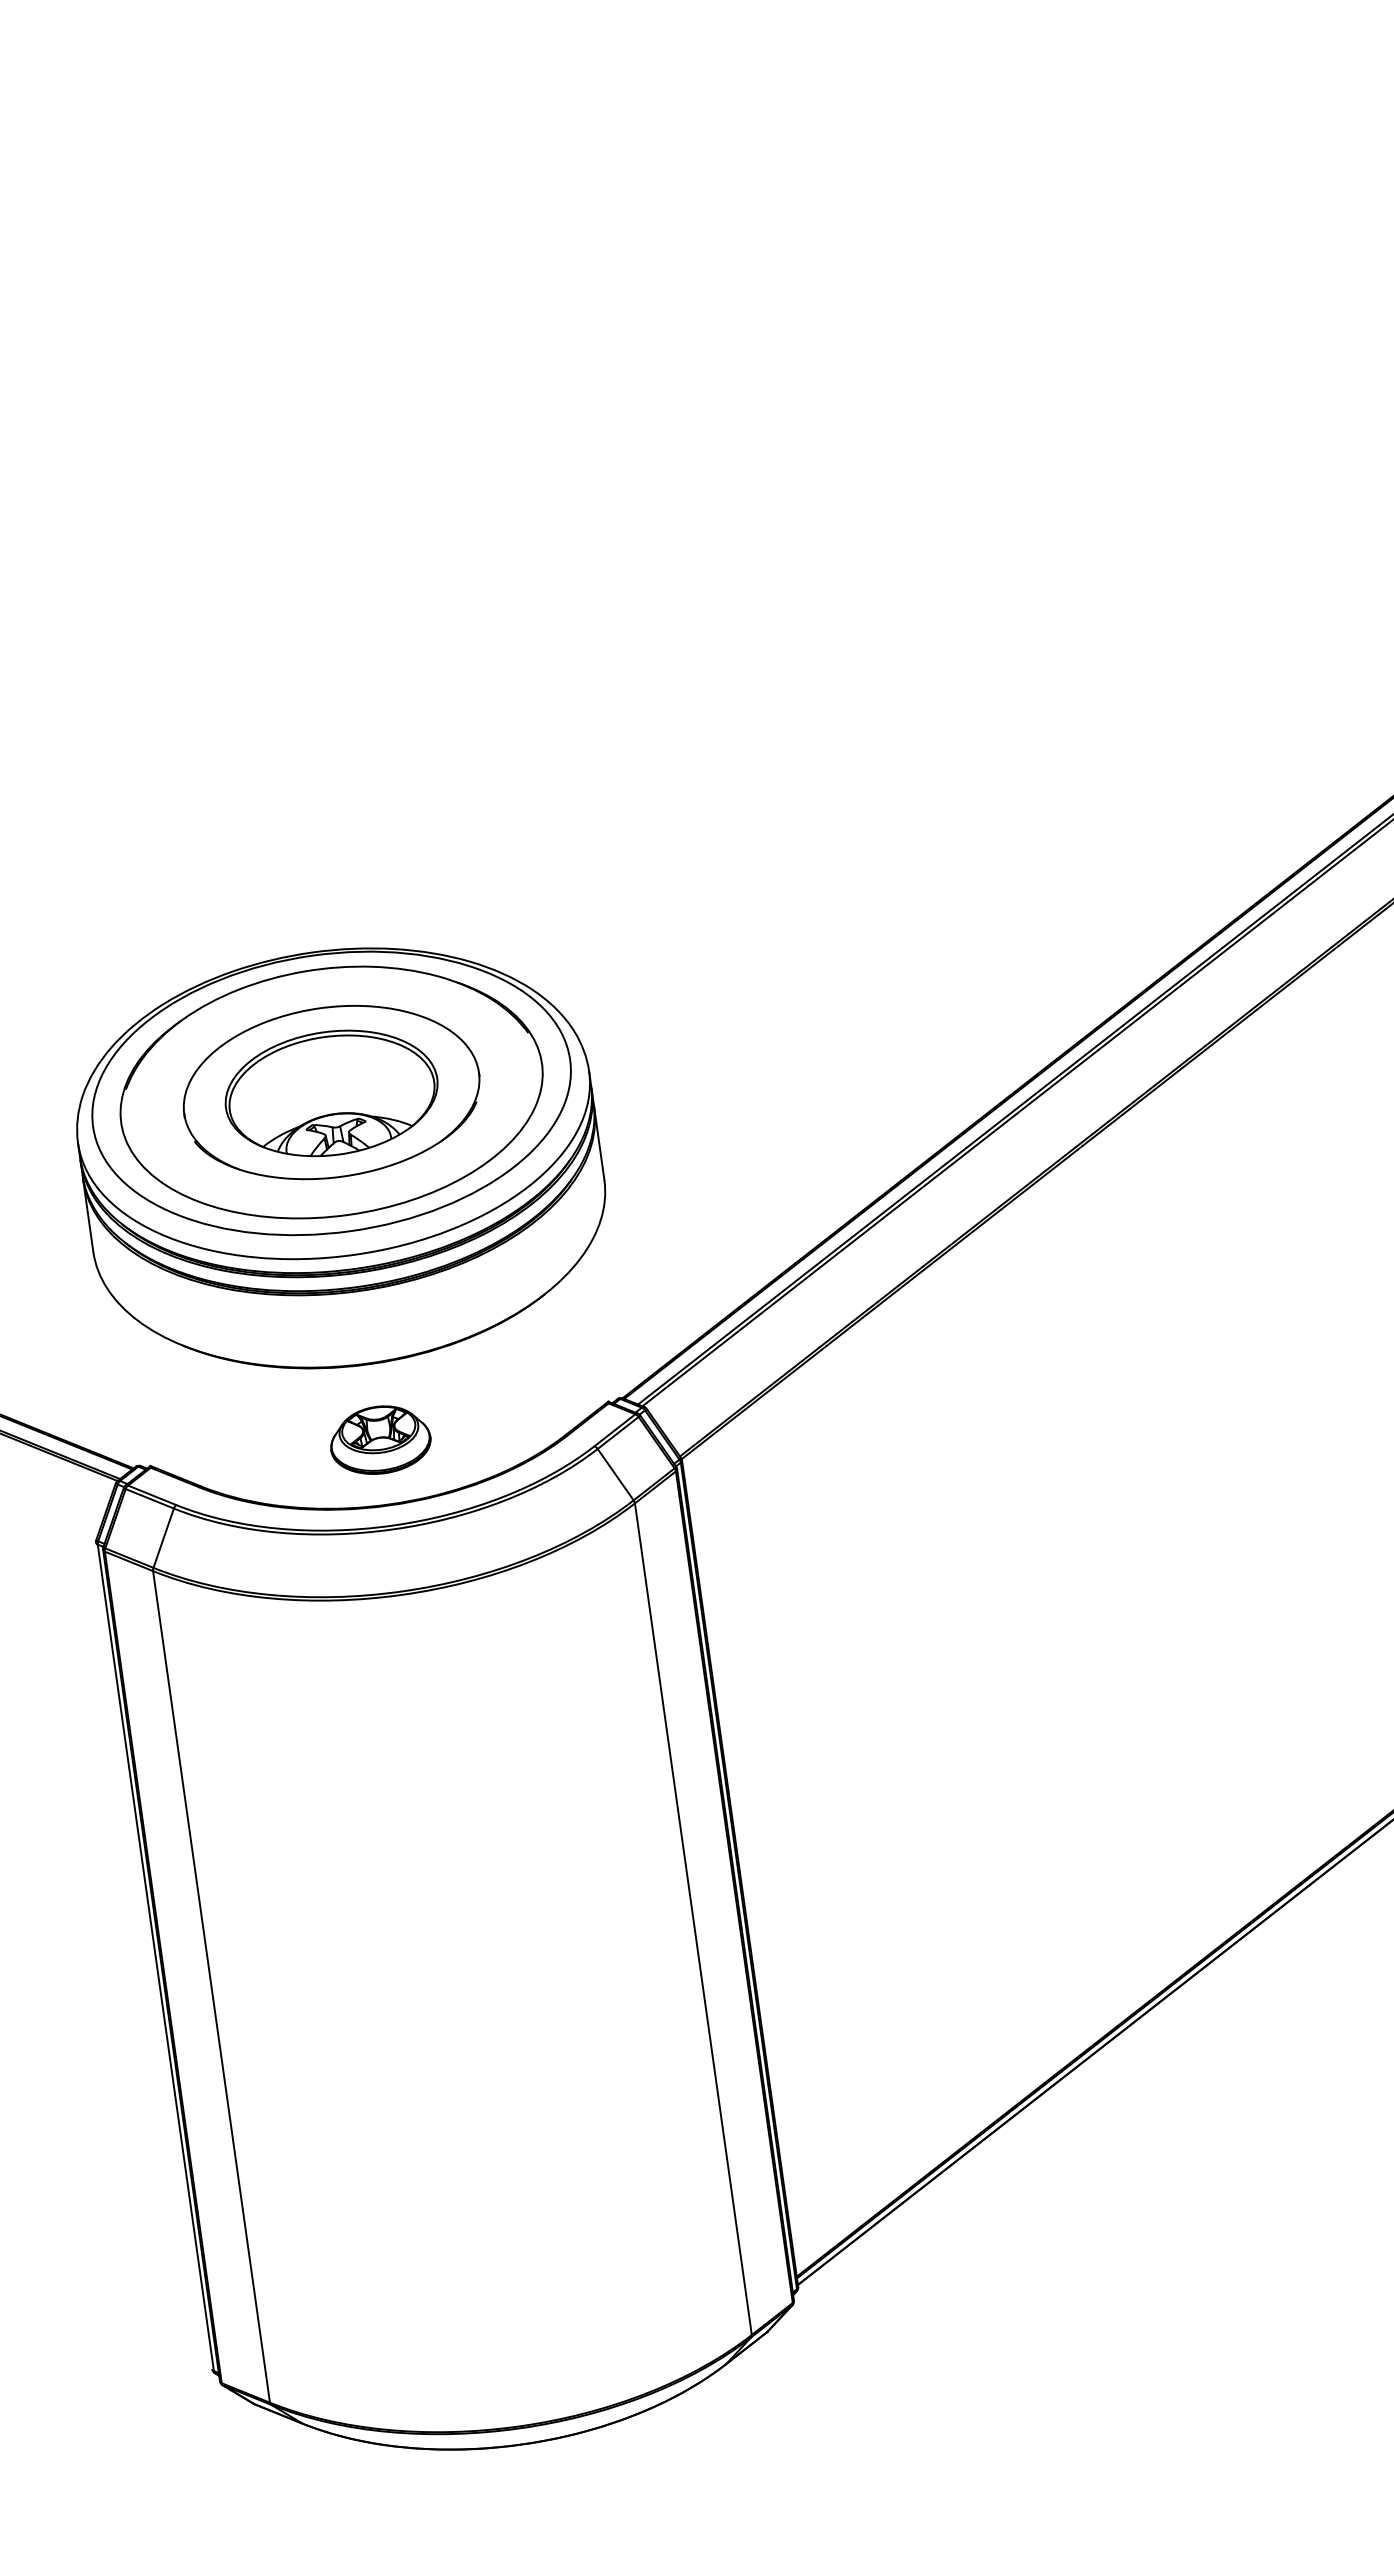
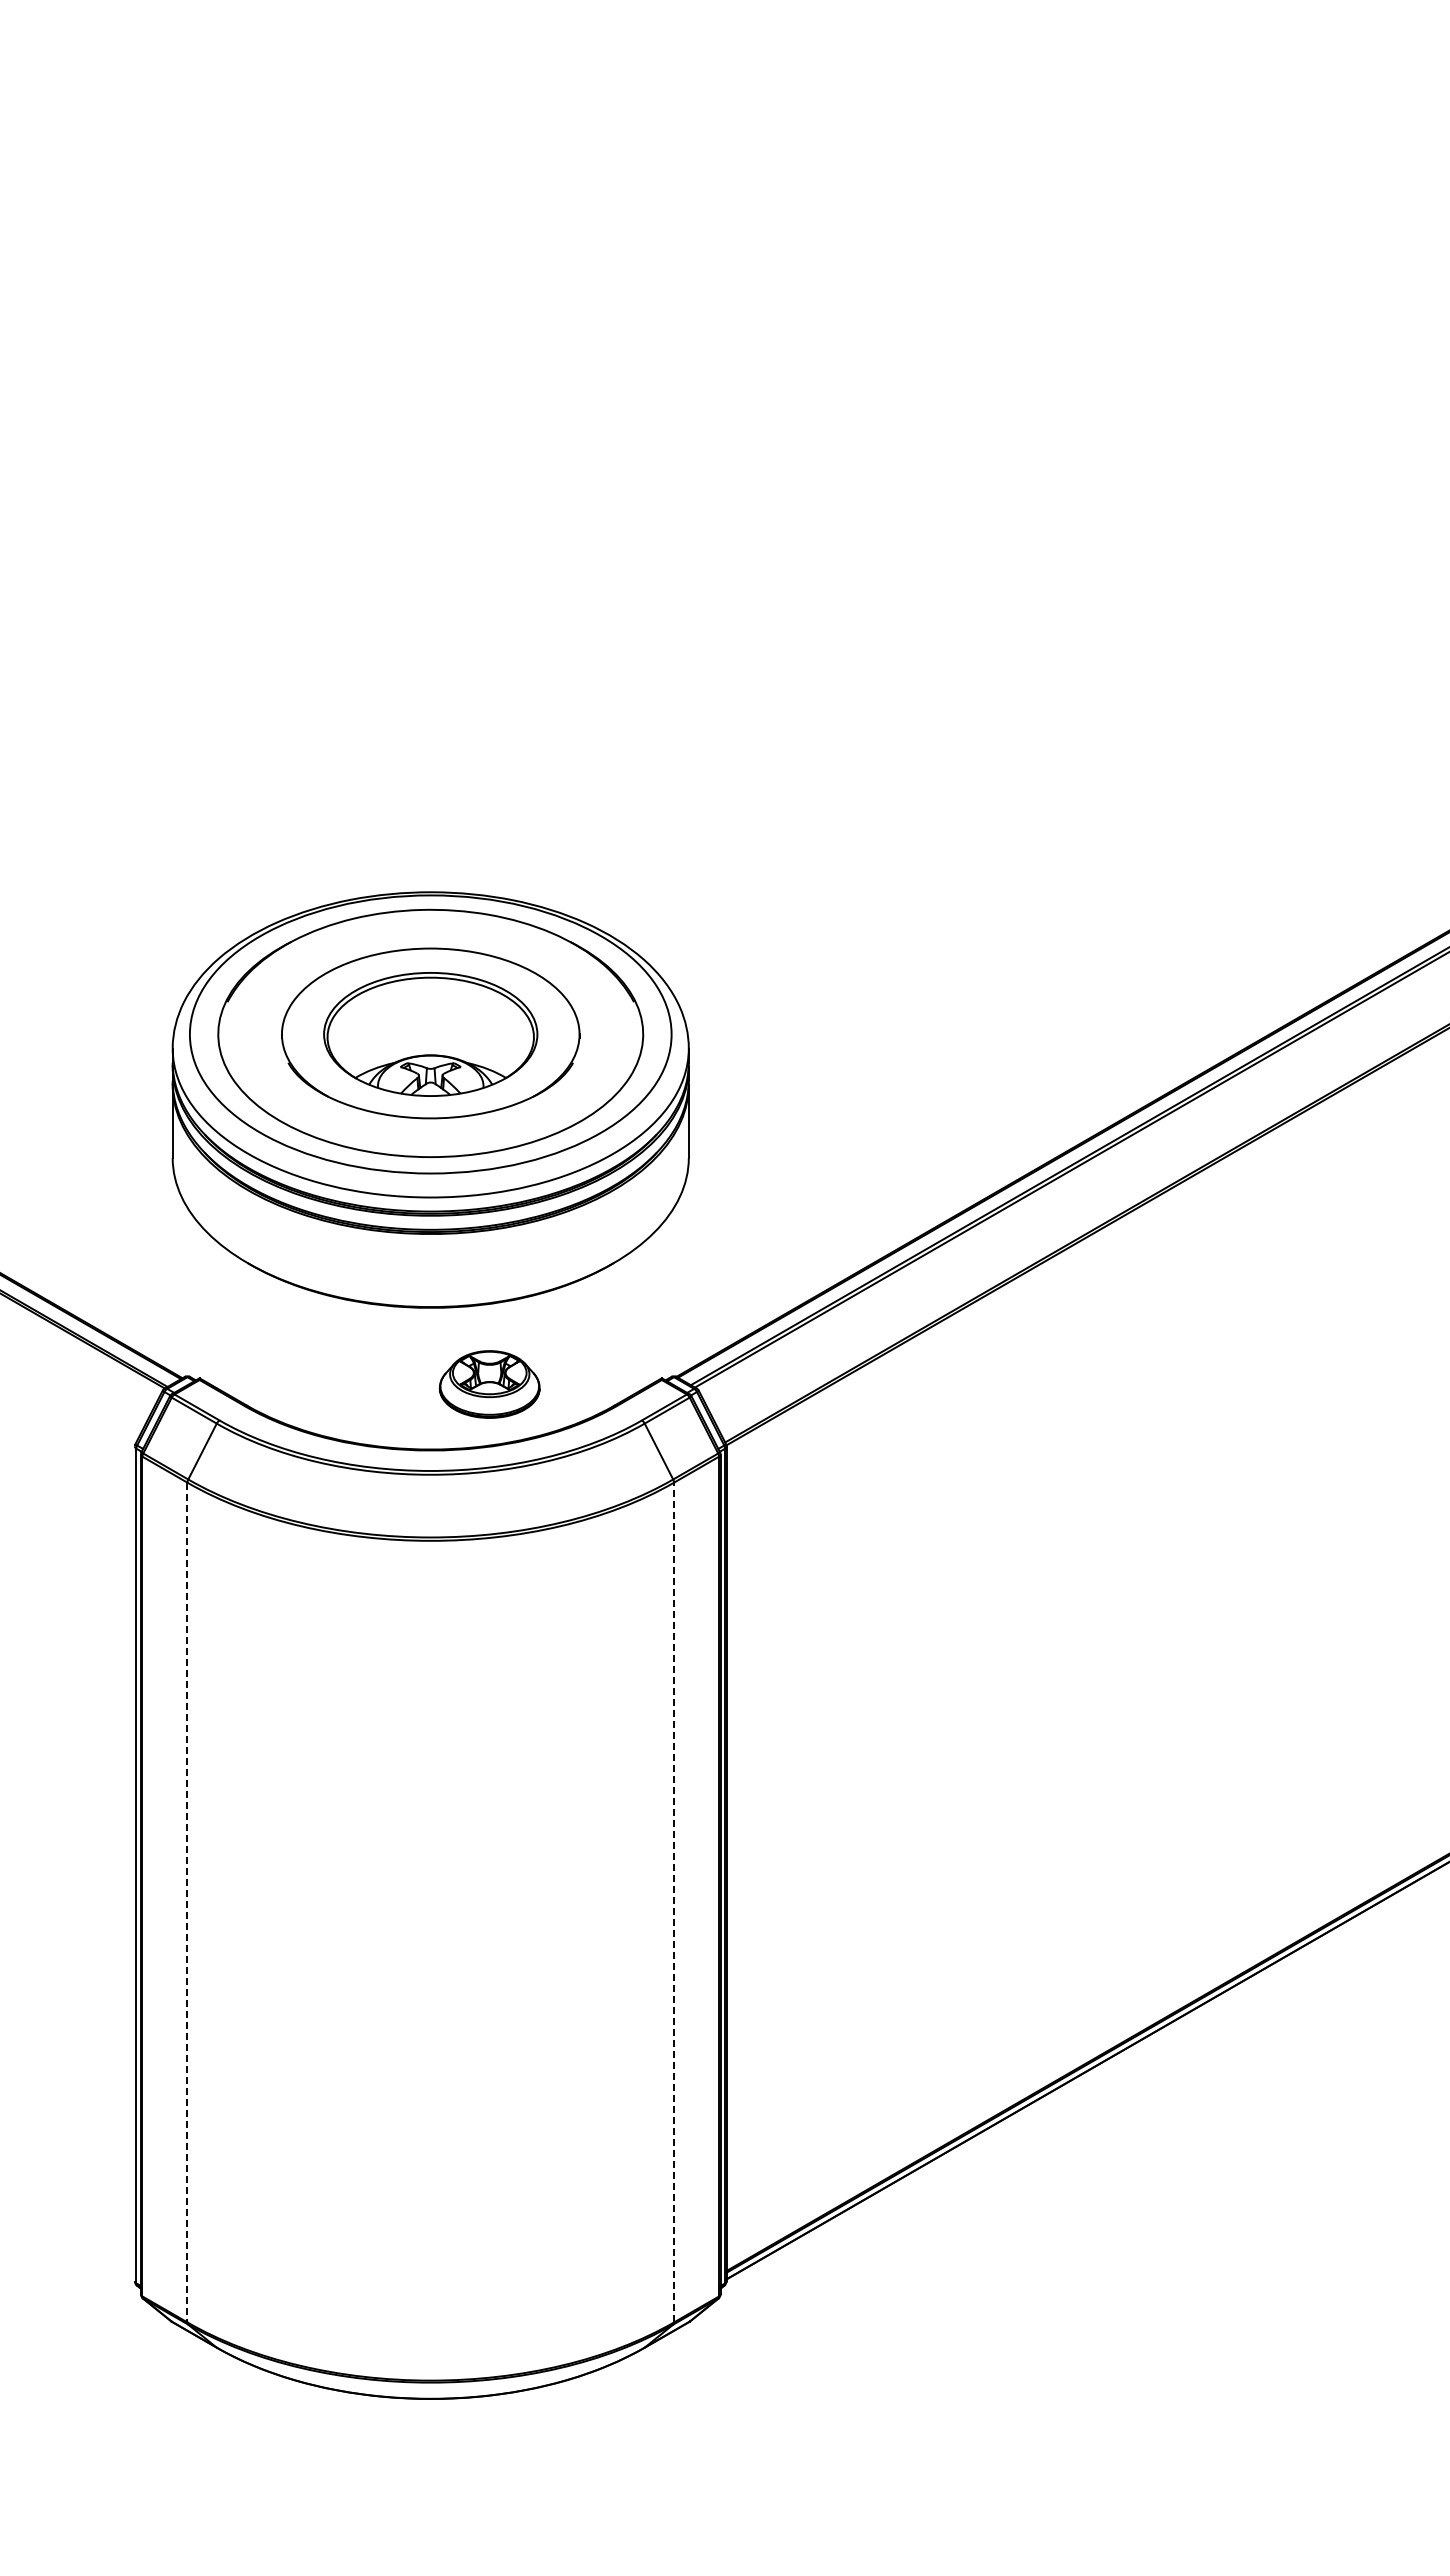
part: (380, 1440) -> (489, 1384), moved
line: (693, 1919) -> (674, 1902), solid -> dashed
line: (211, 1986) -> (187, 1902), solid -> dashed

